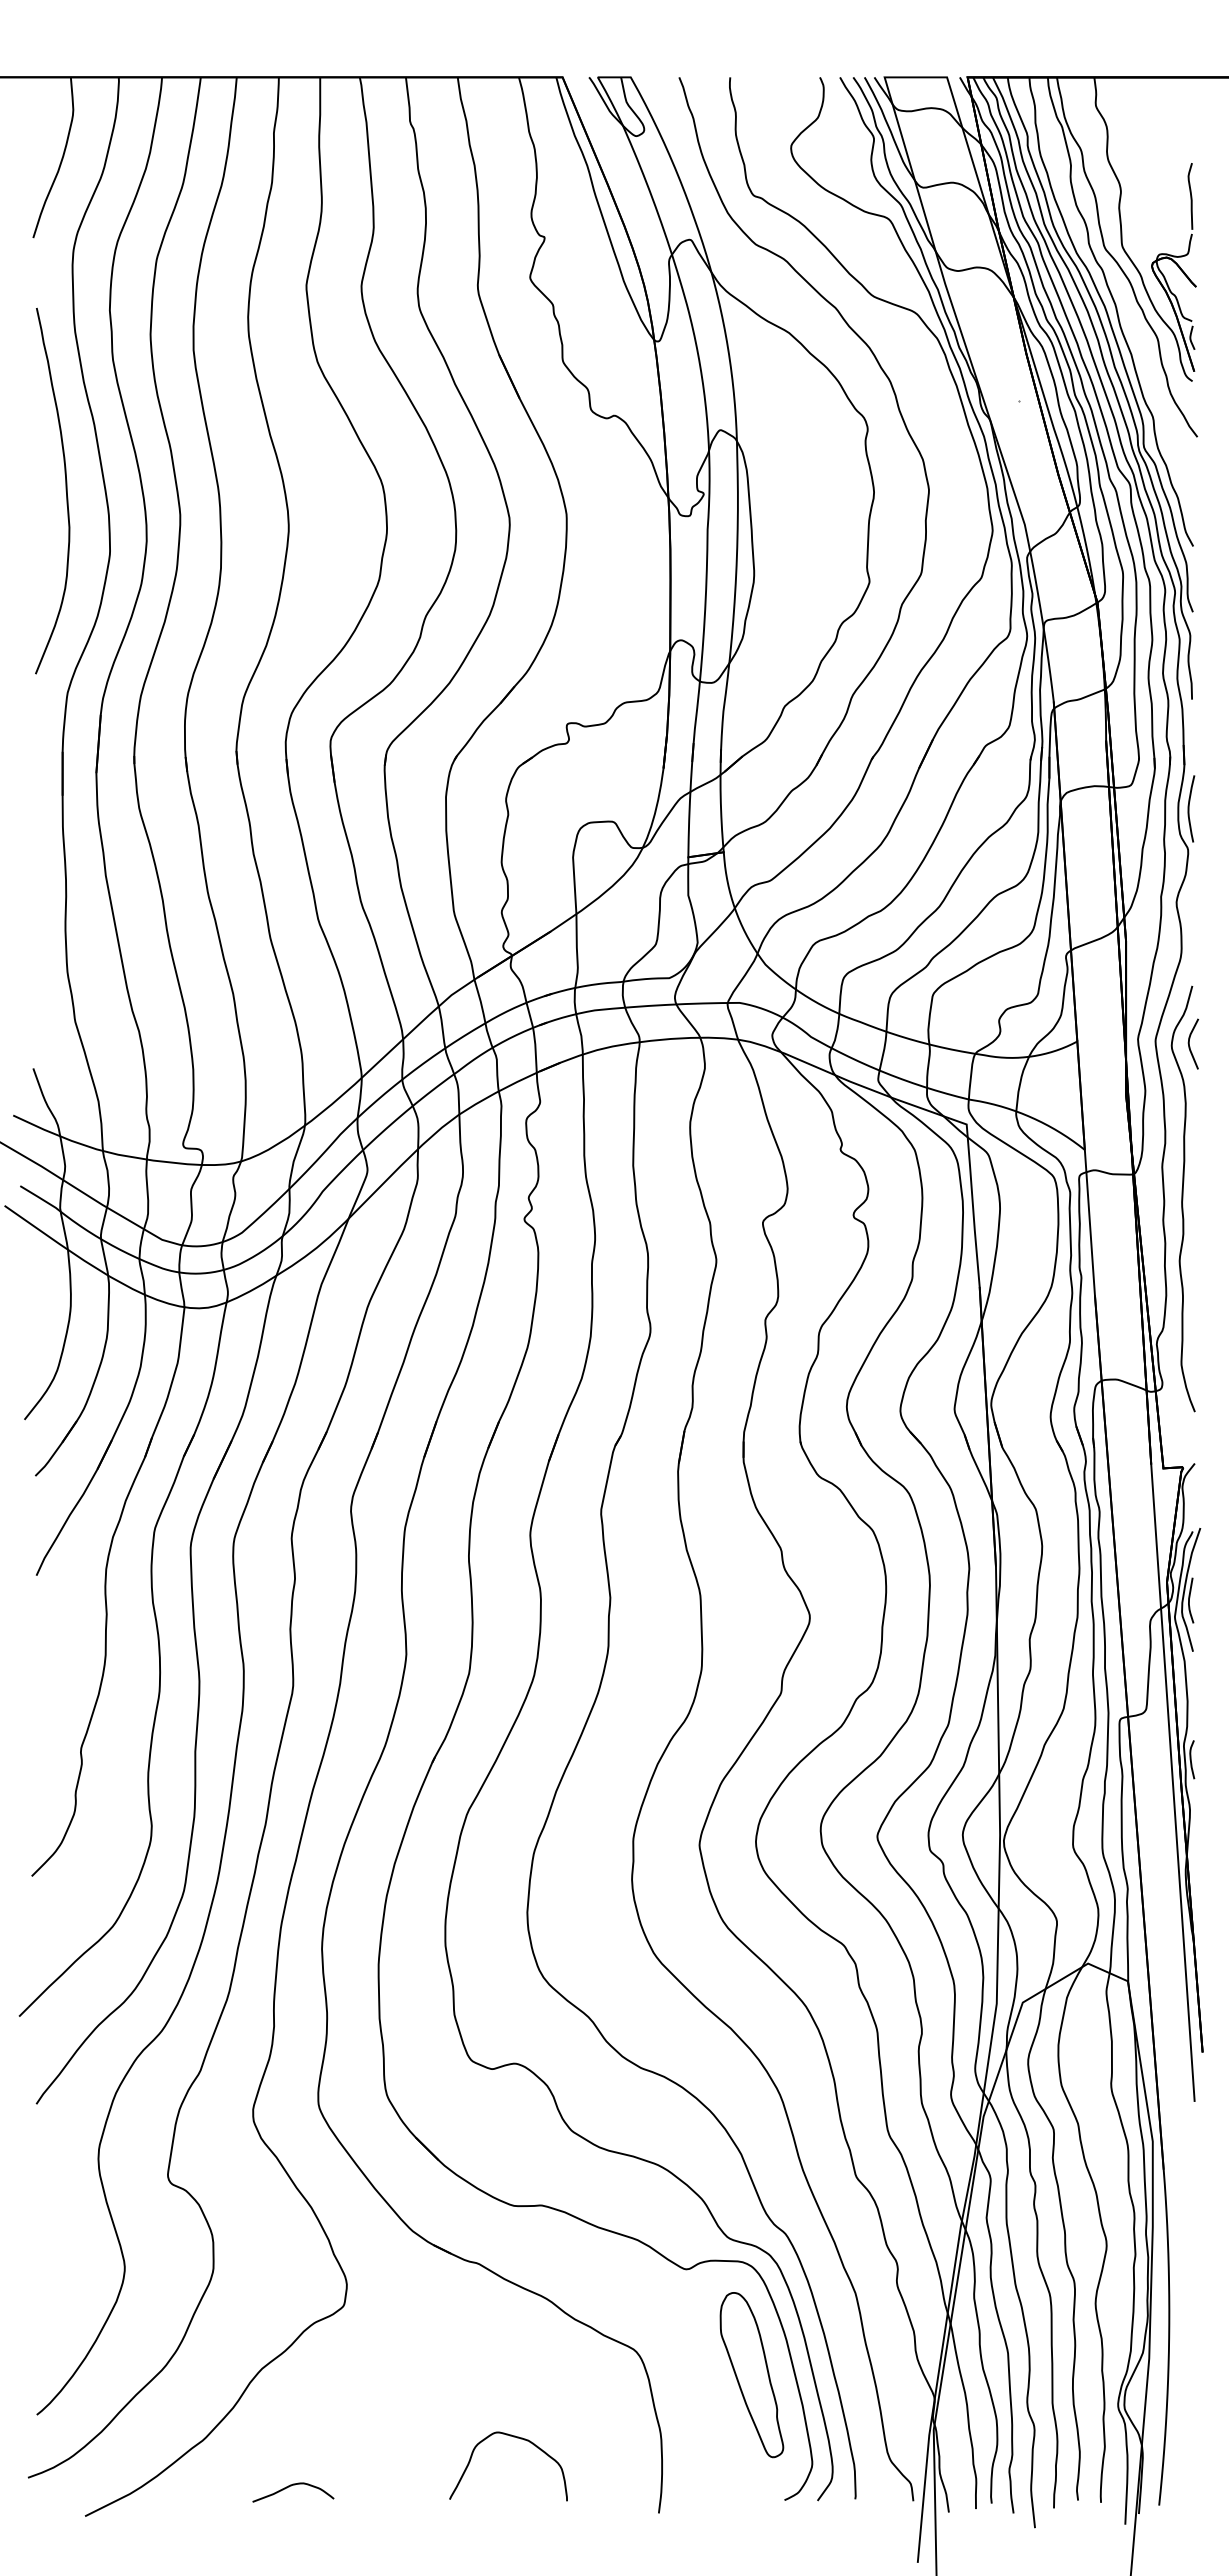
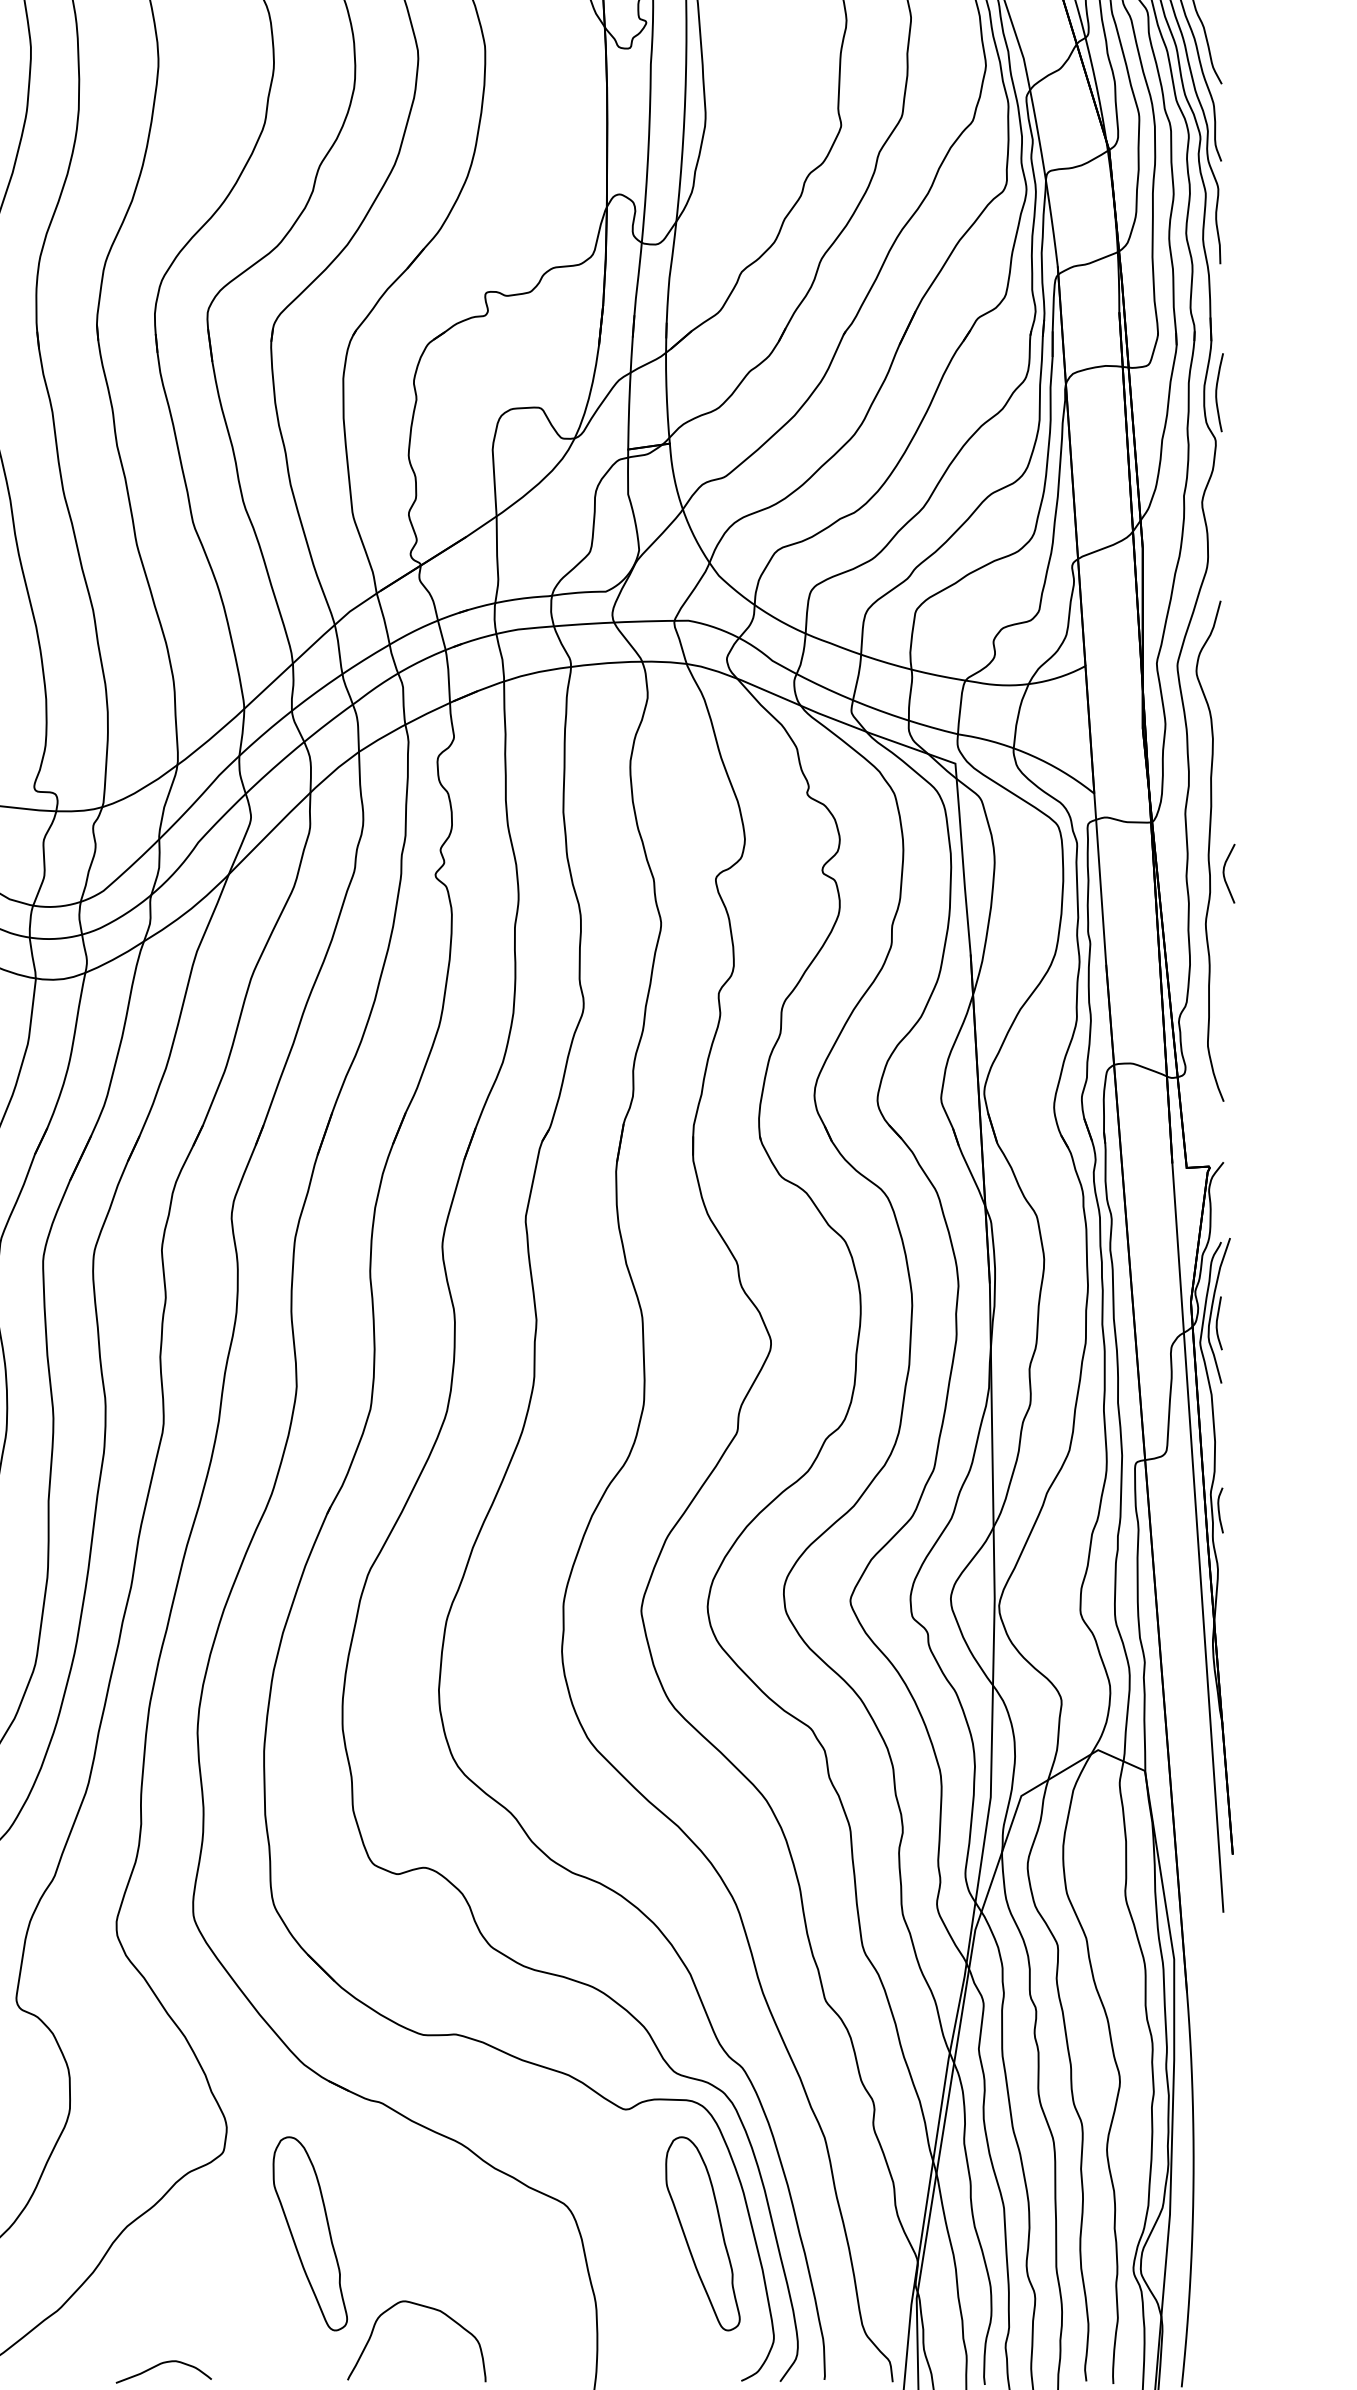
curve: (1189, 1043) -> (1224, 873), moved
part: (417, 2375) -> (309, 2234), added

